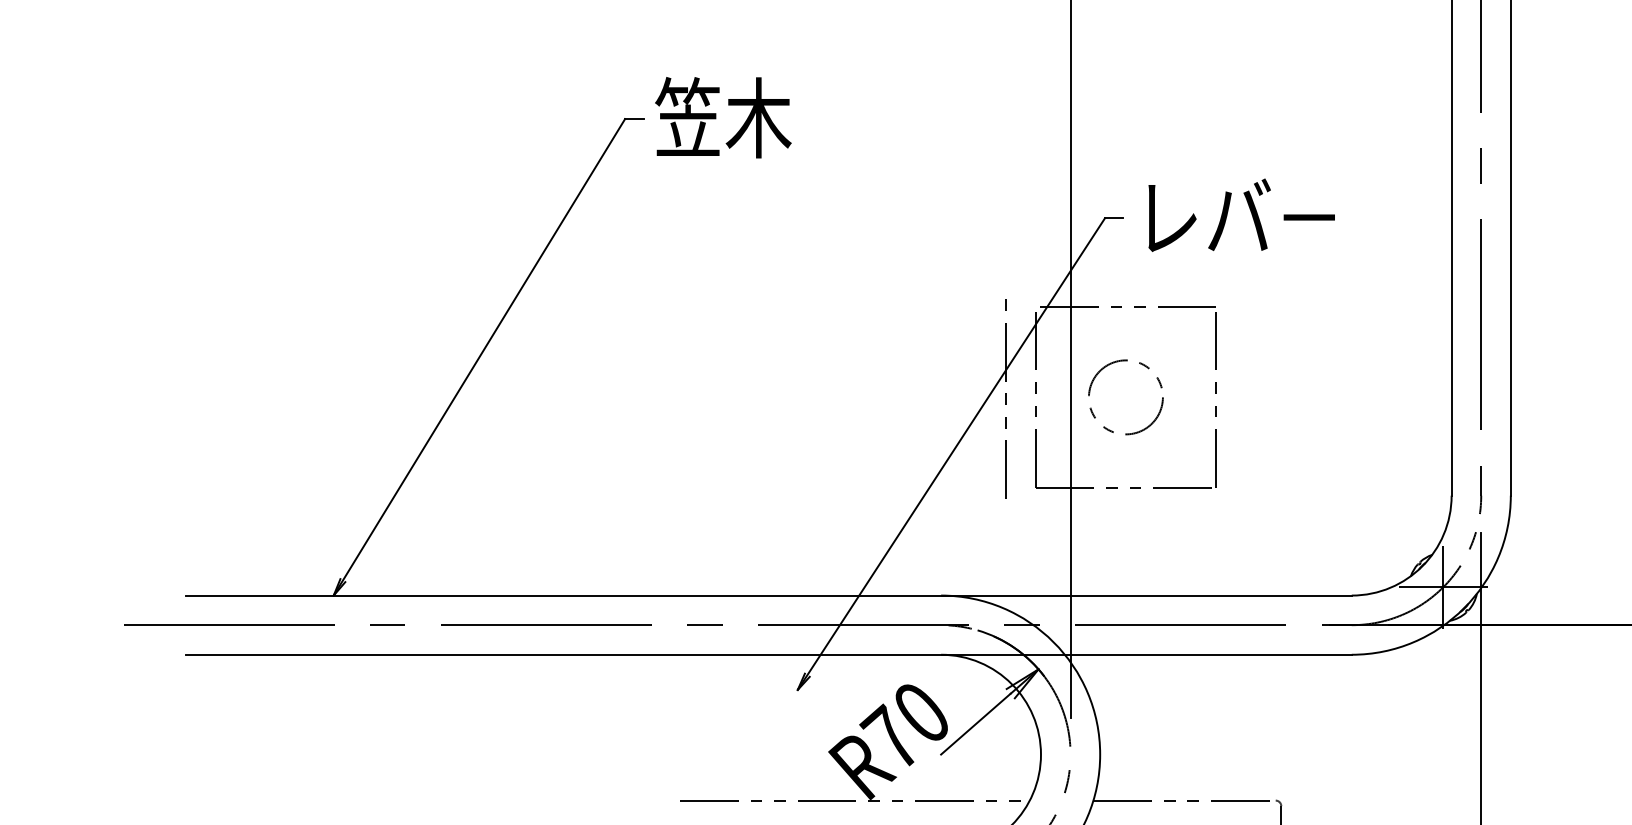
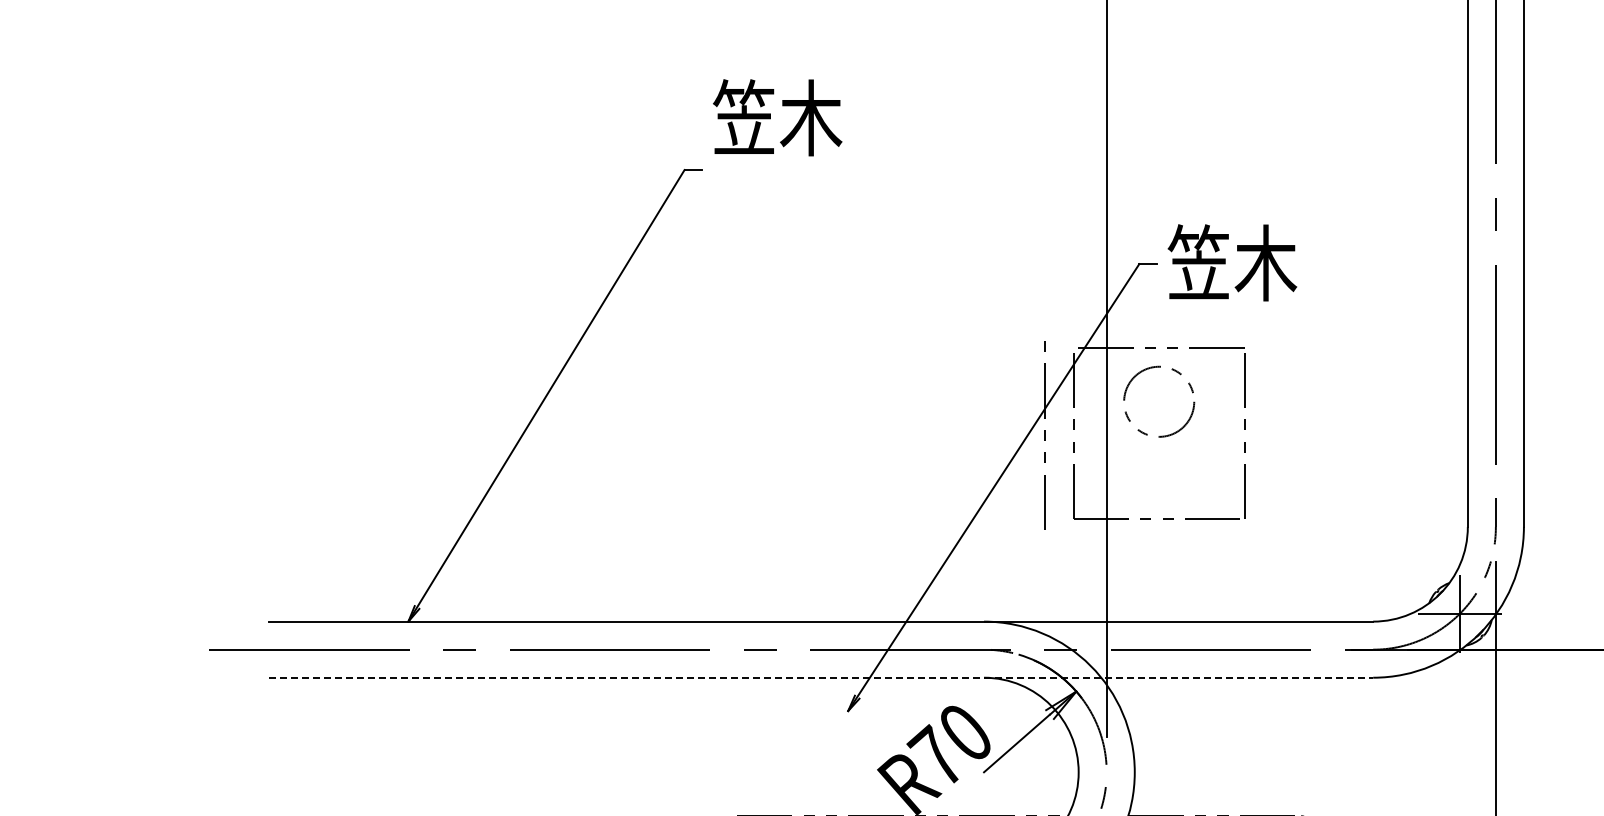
text: (723, 117) -> (777, 117), moved
text: (1234, 216) -> (1262, 262), レバ－ -> 笠木
circle: (1126, 397) -> (1159, 401), moved
line: (769, 654) -> (821, 677), solid -> dashed

